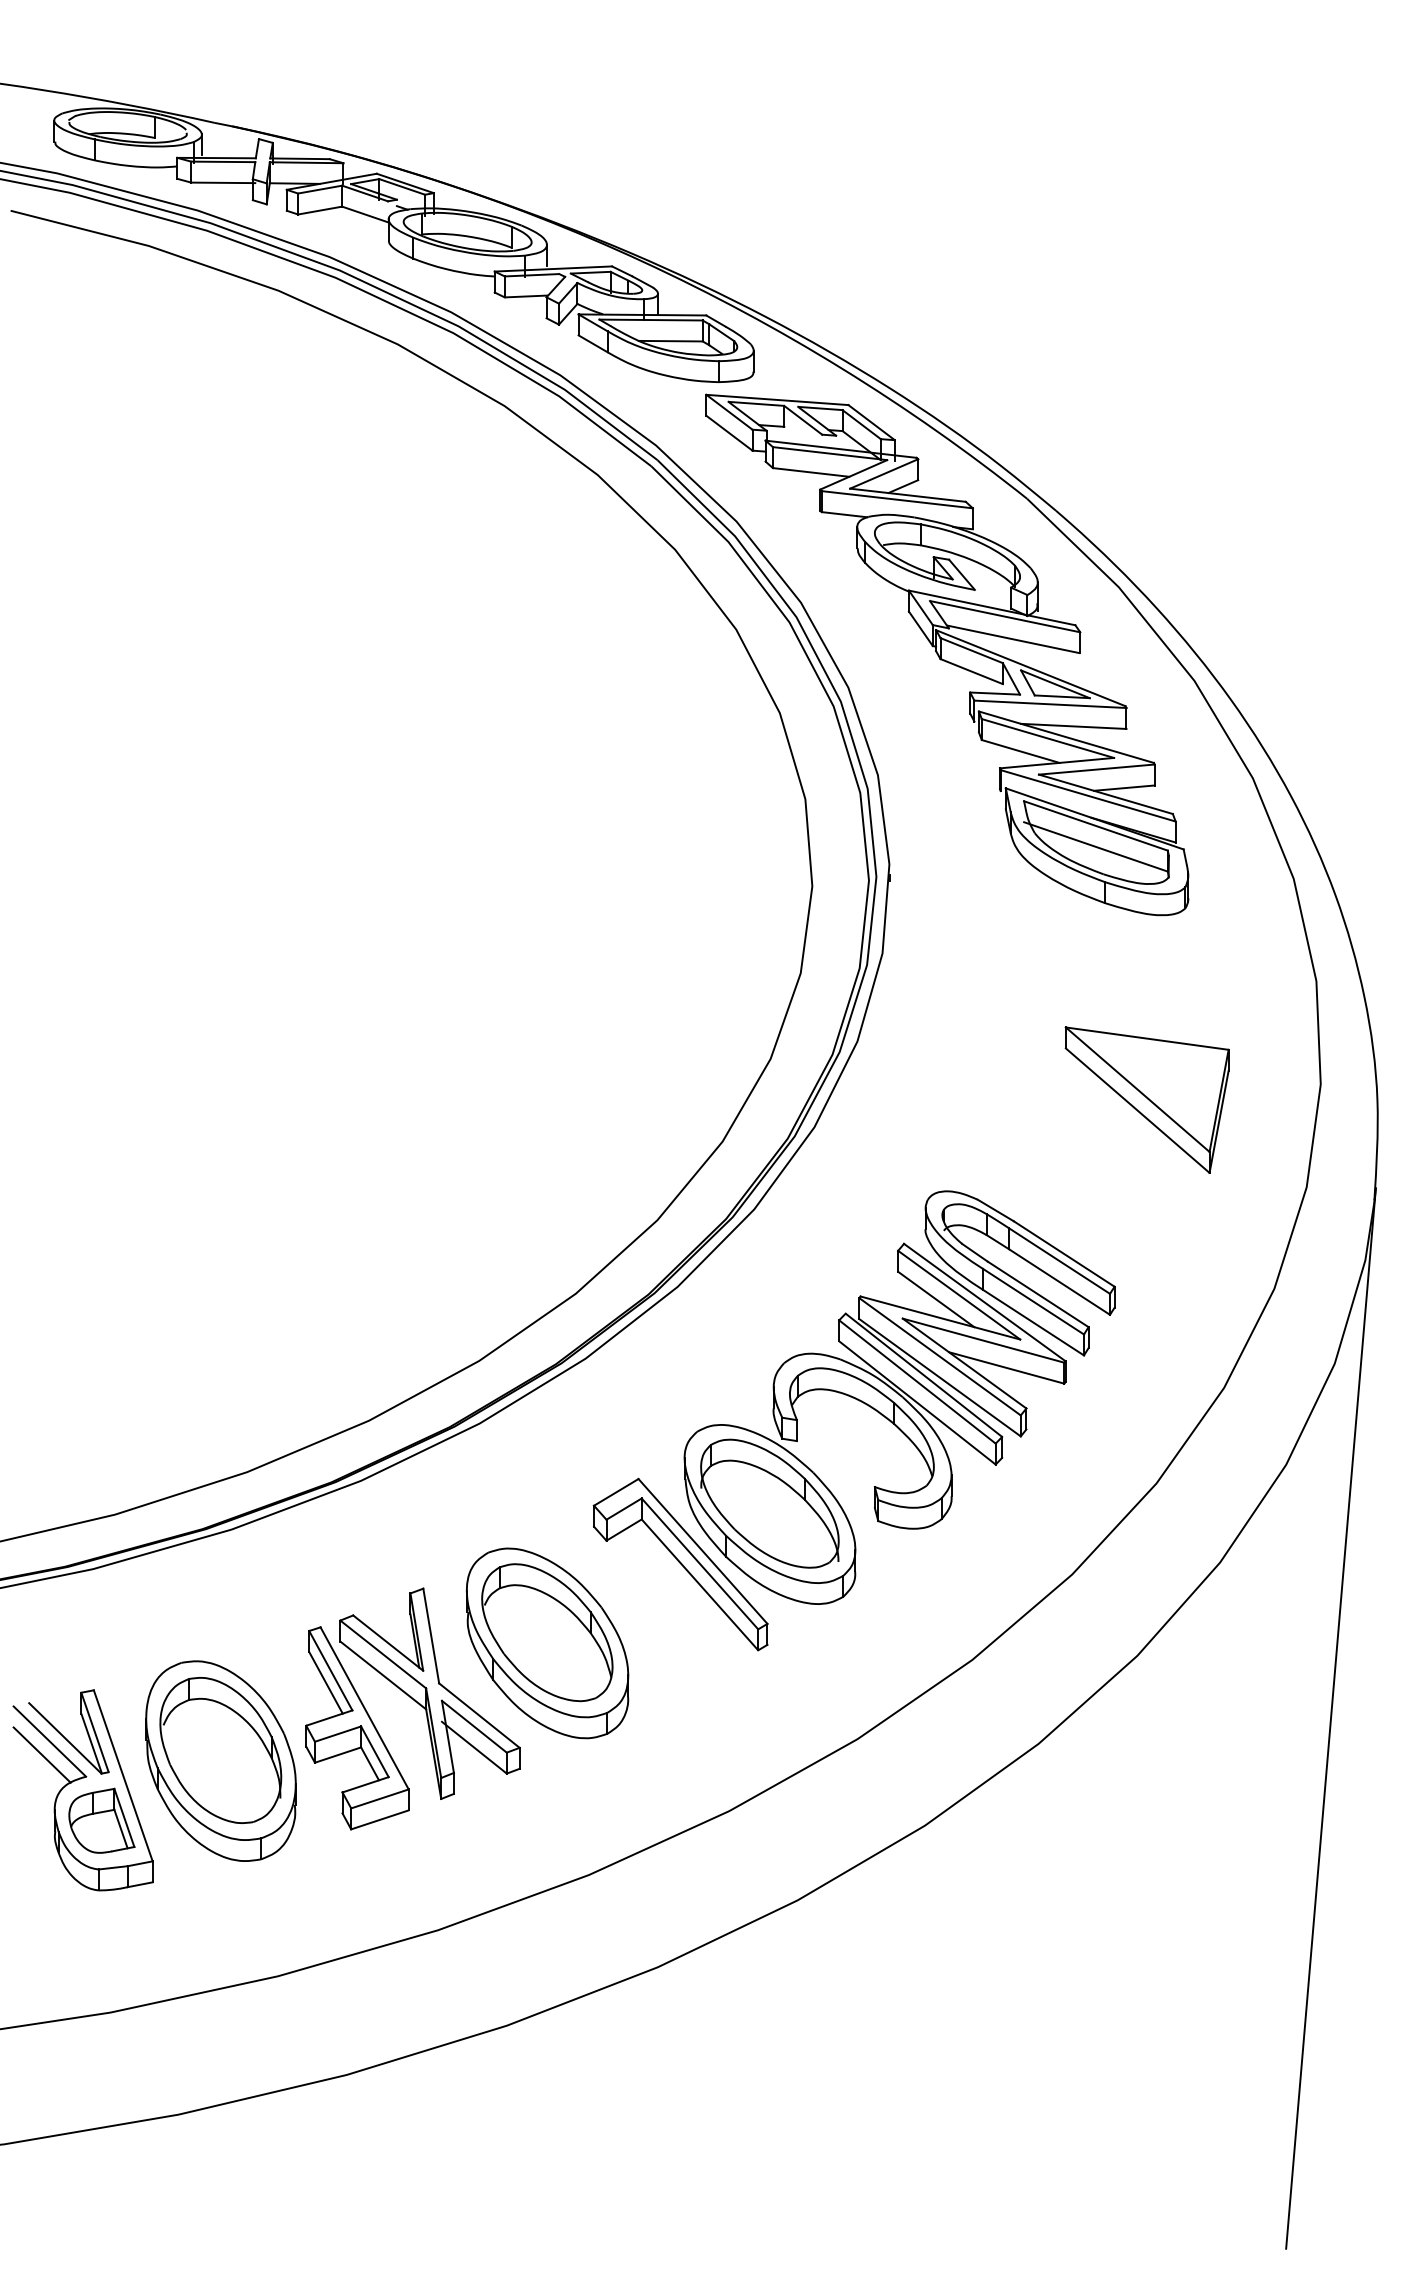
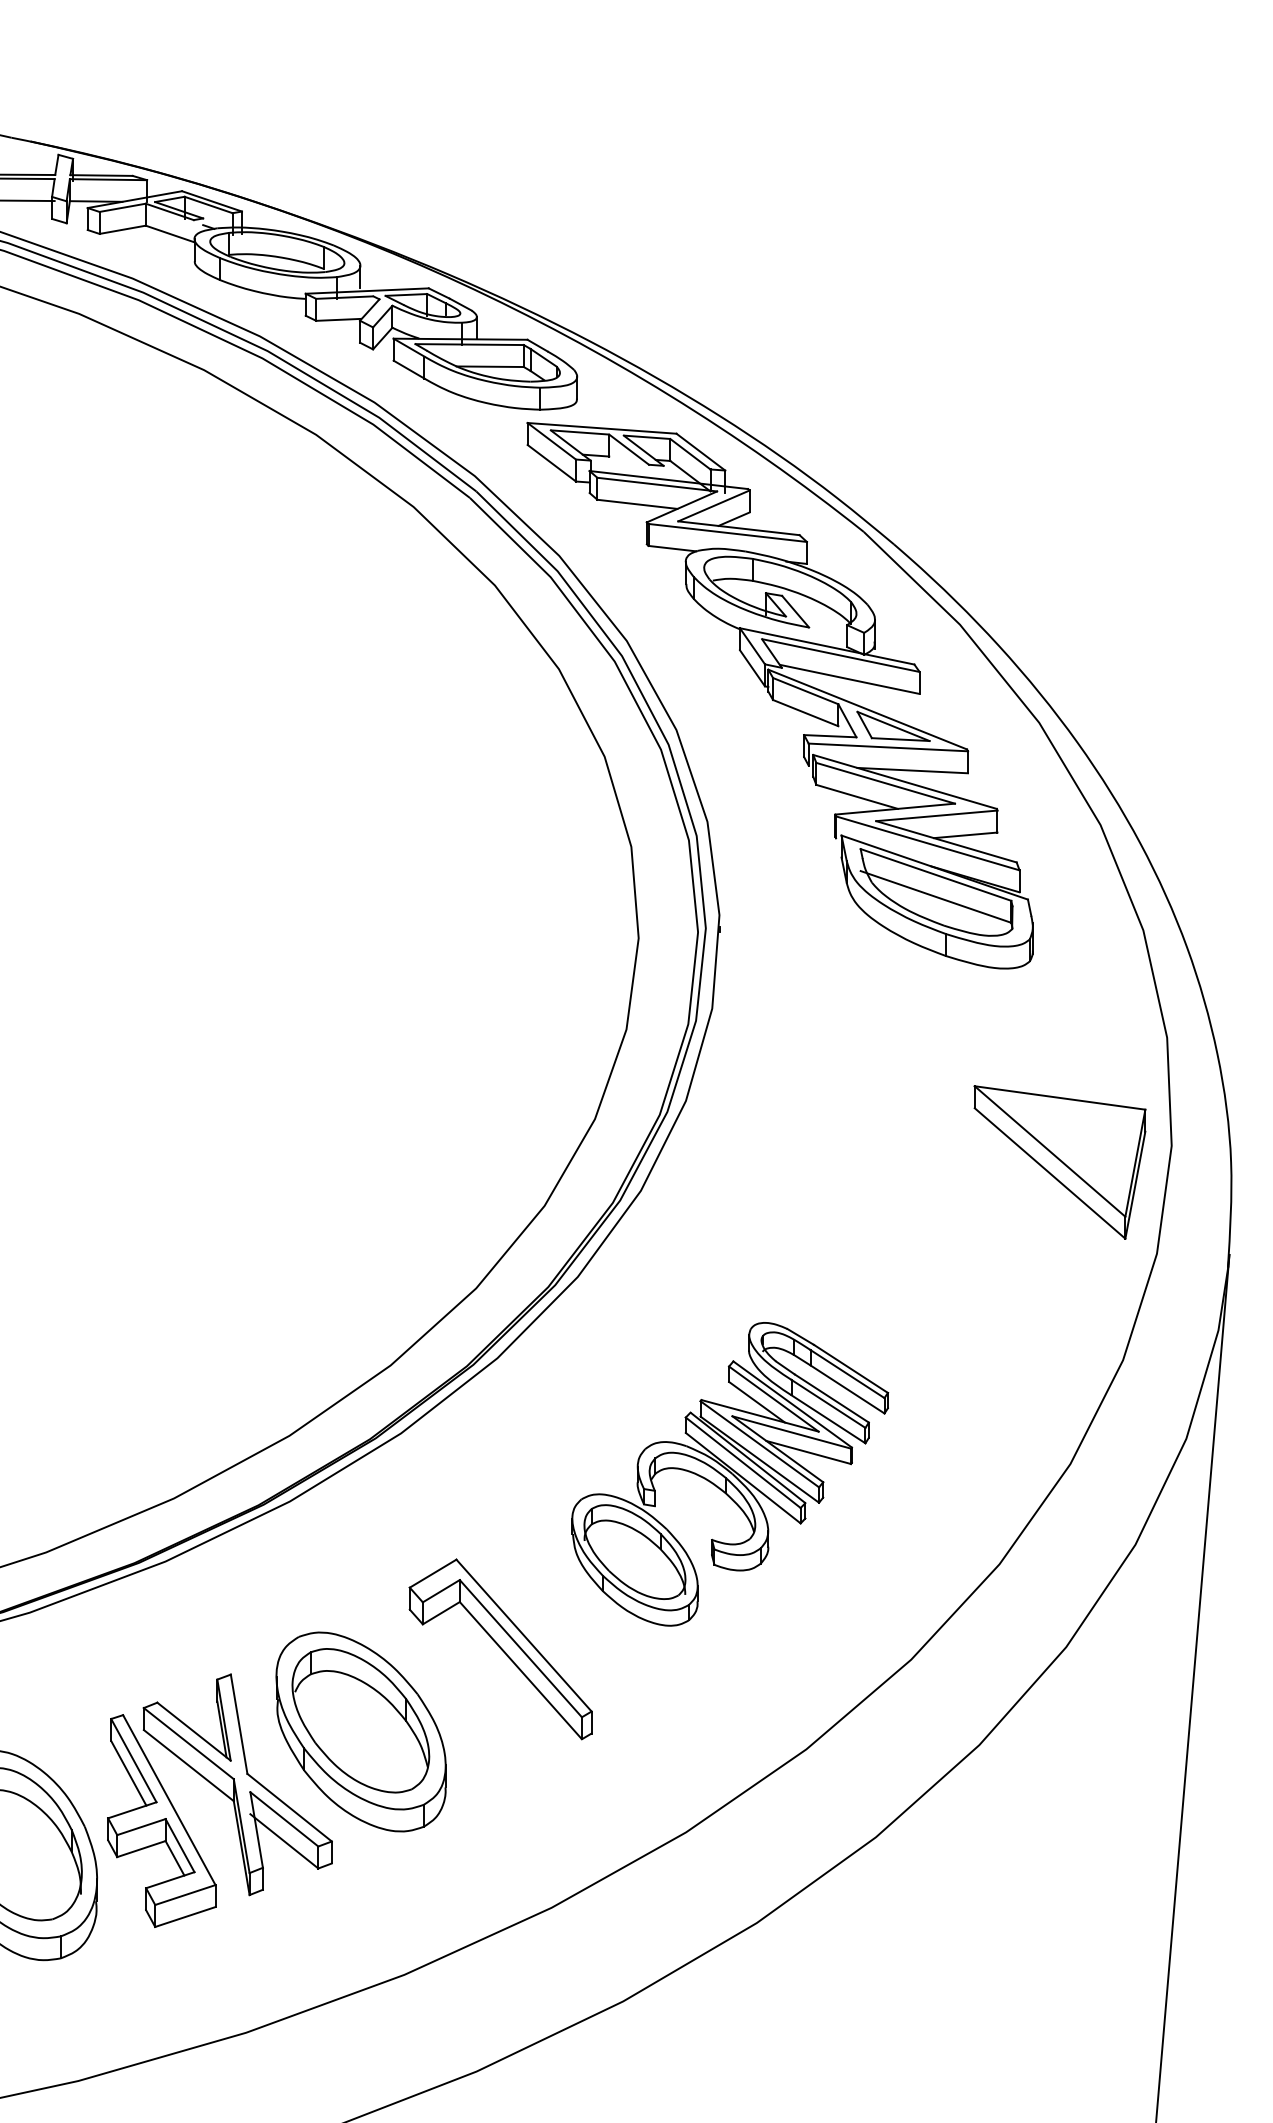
part: (1146, 1099) -> (1059, 1161), moved
part: (899, 1397) -> (730, 1474), size x0.7

